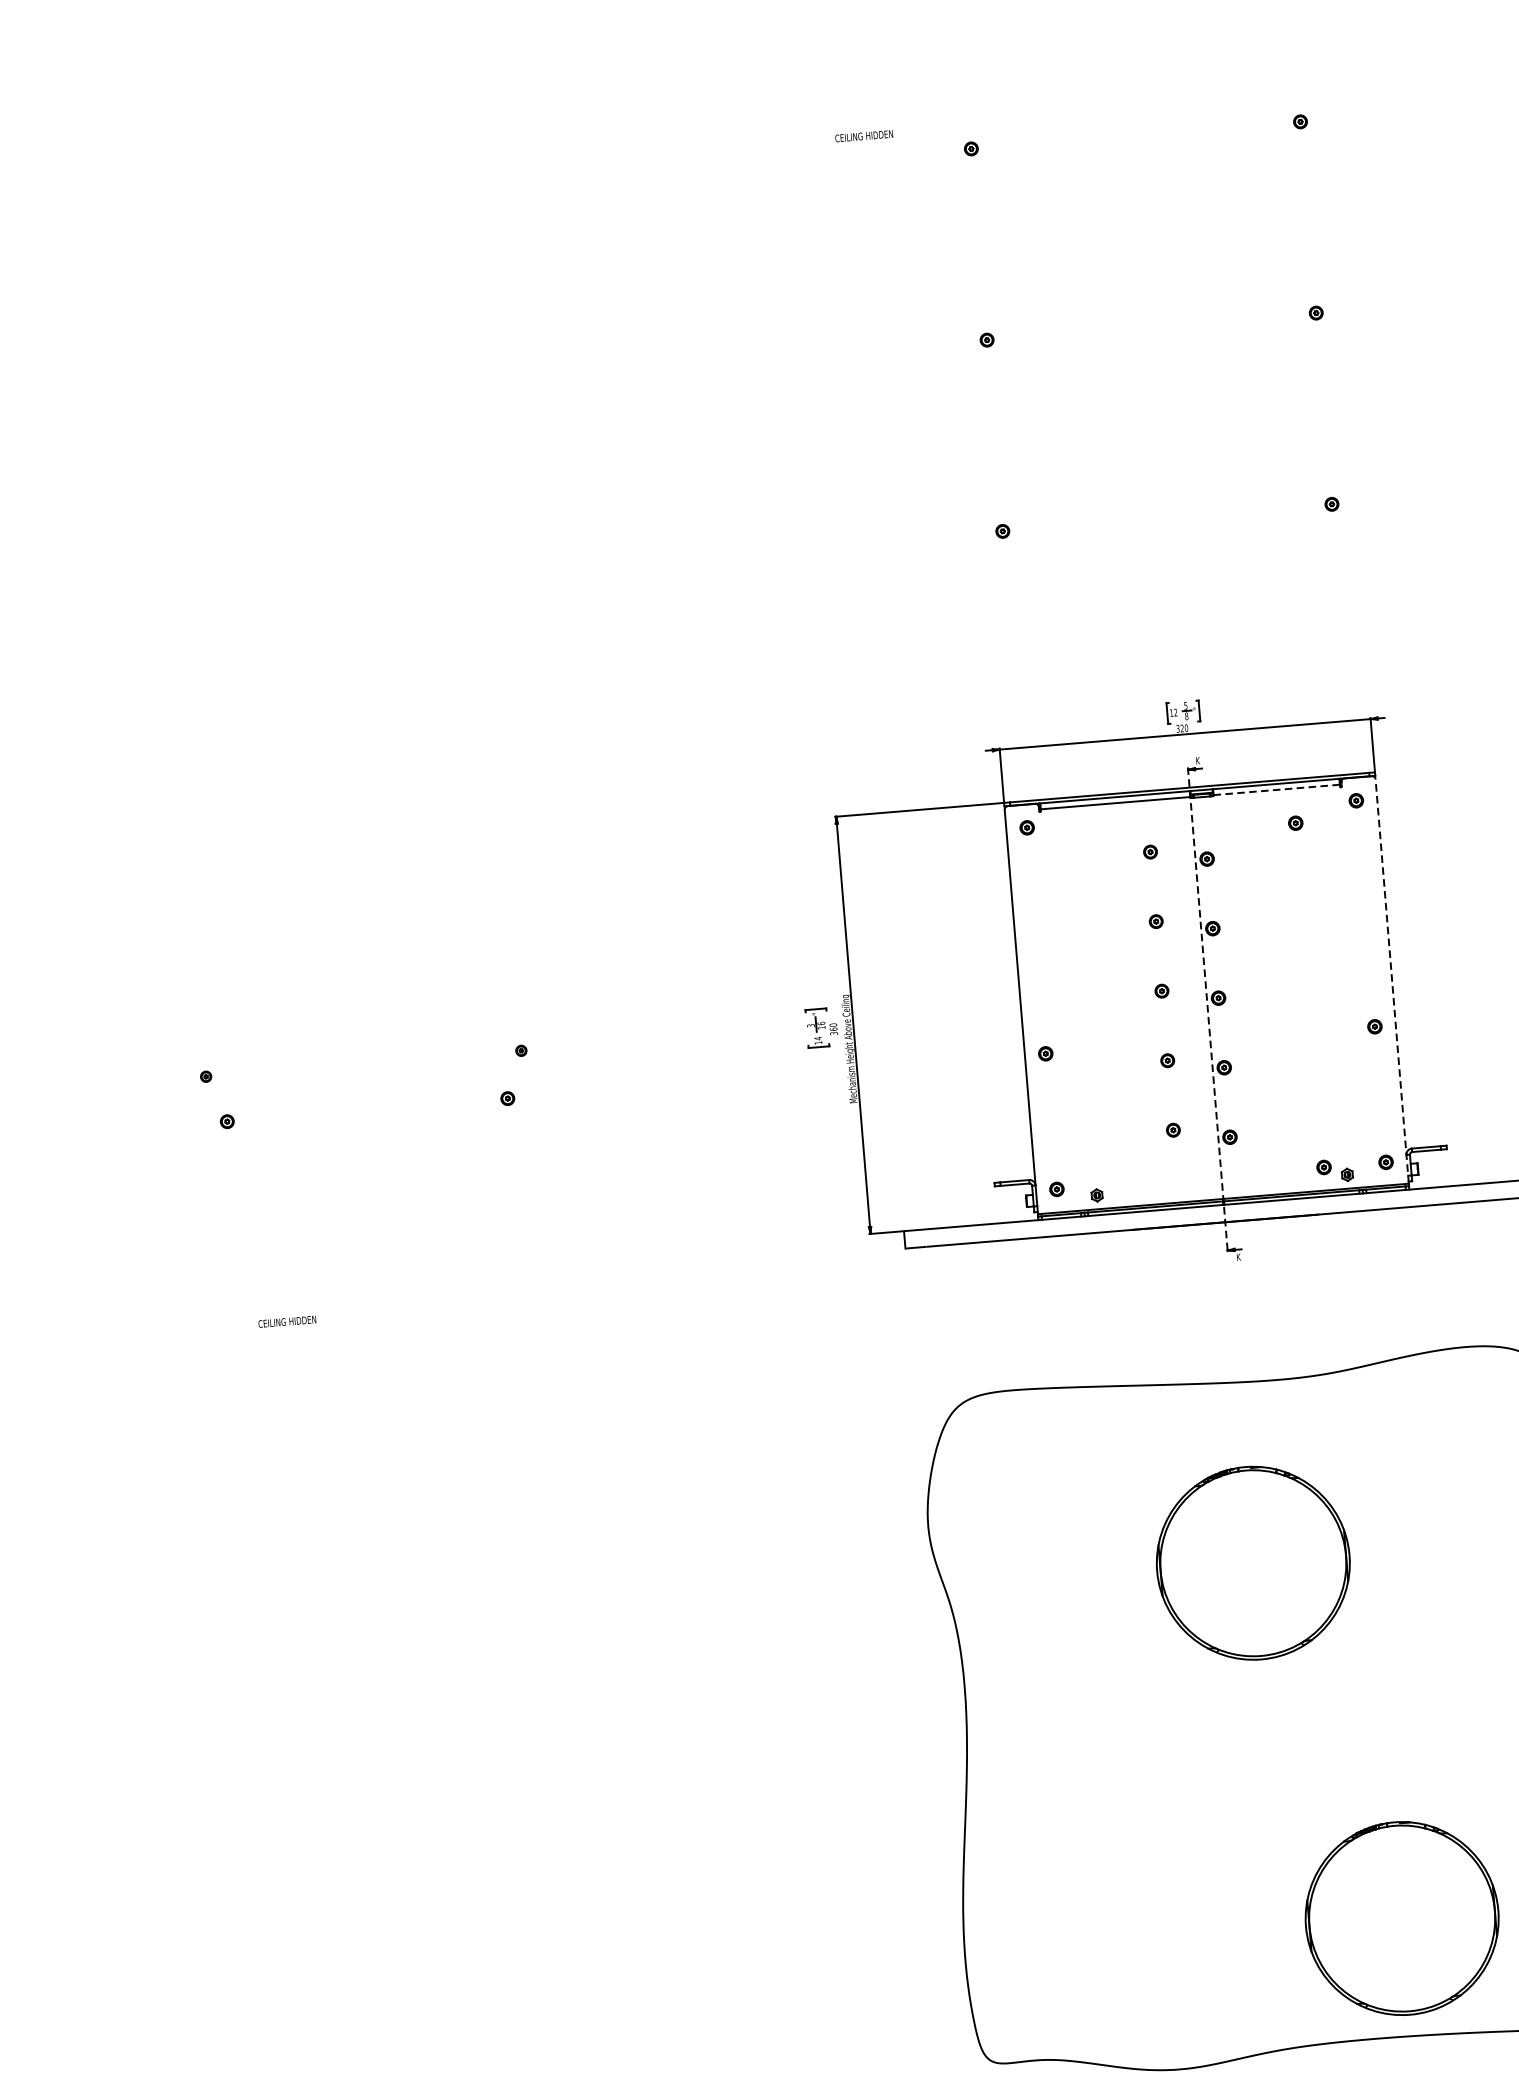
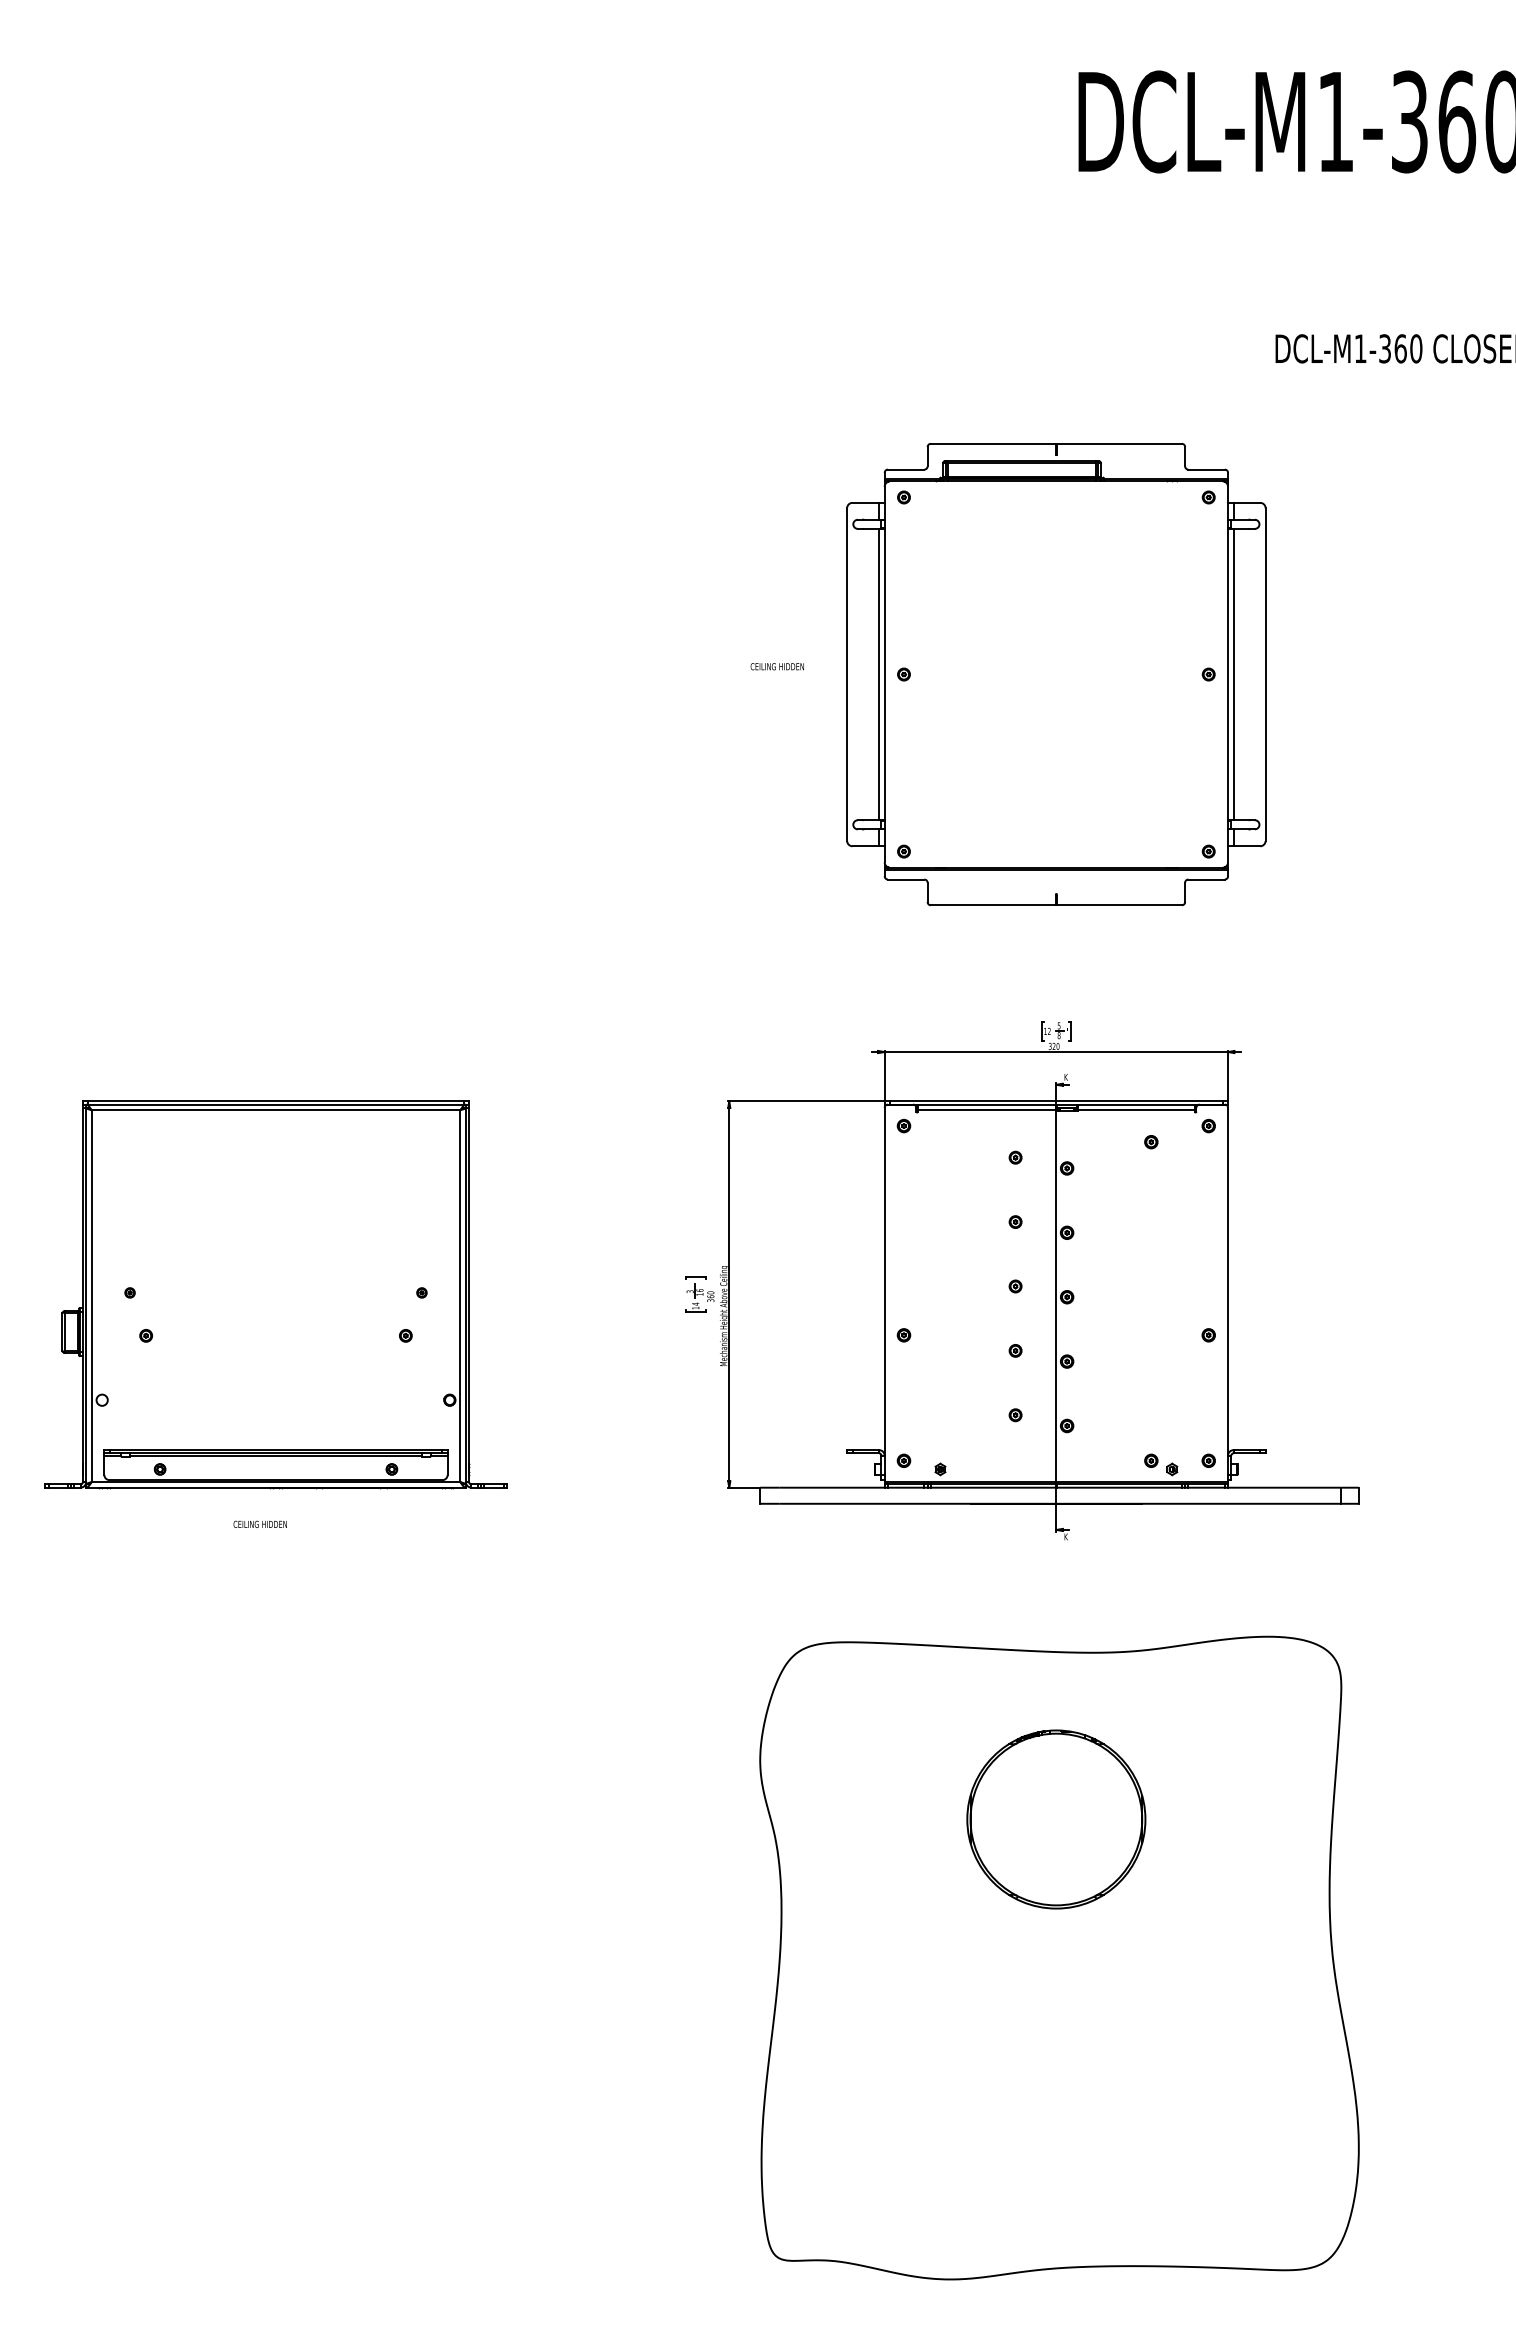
text: (863, 136) -> (776, 666), moved
part: (1151, 326) -> (1056, 674), added
line: (1275, 790) -> (1135, 1110), dashed -> solid
line: (1392, 980) -> (1228, 1294), dashed -> solid
line: (1208, 1010) -> (1056, 1307), dashed -> solid
part: (363, 1065) -> (275, 1294), added
text: (286, 1320) -> (259, 1523), moved
part: (1402, 1918) -> (1166, 2157), removed

